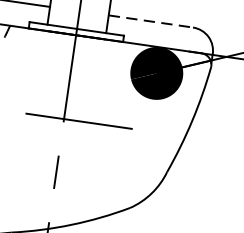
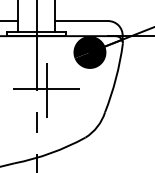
line: (152, 22) -> (82, 21), dashed -> solid
line: (78, 123) -> (46, 90), added

